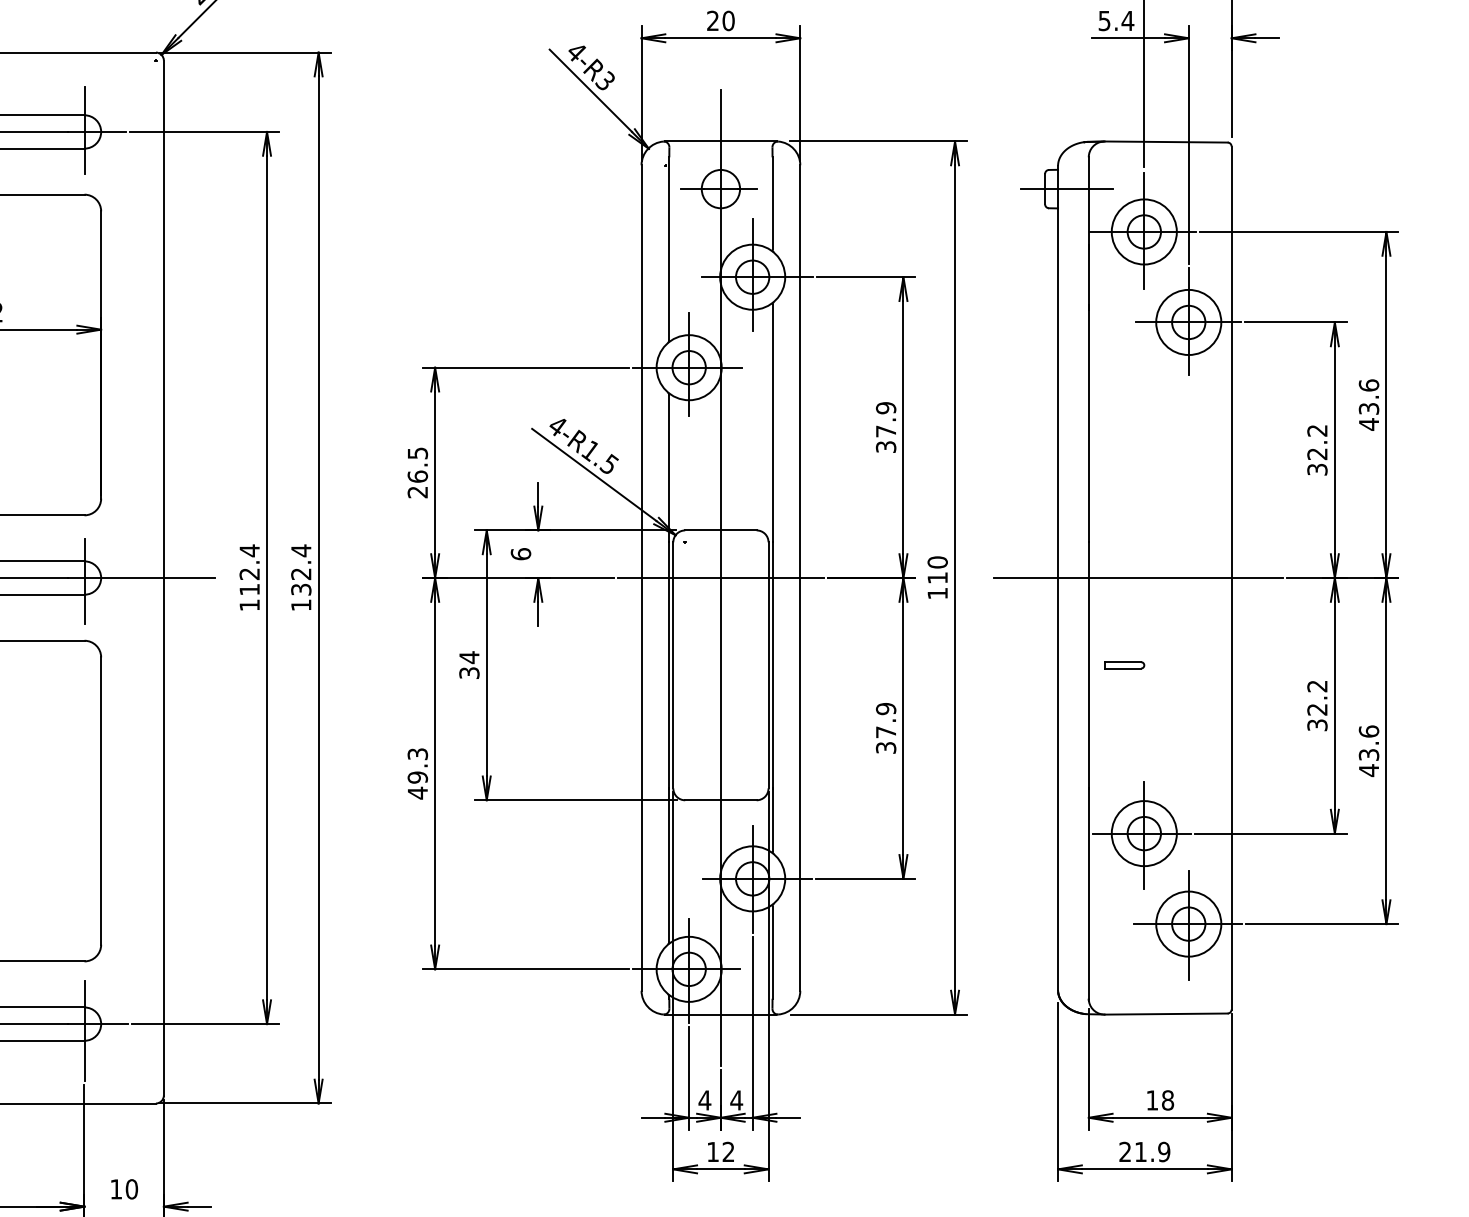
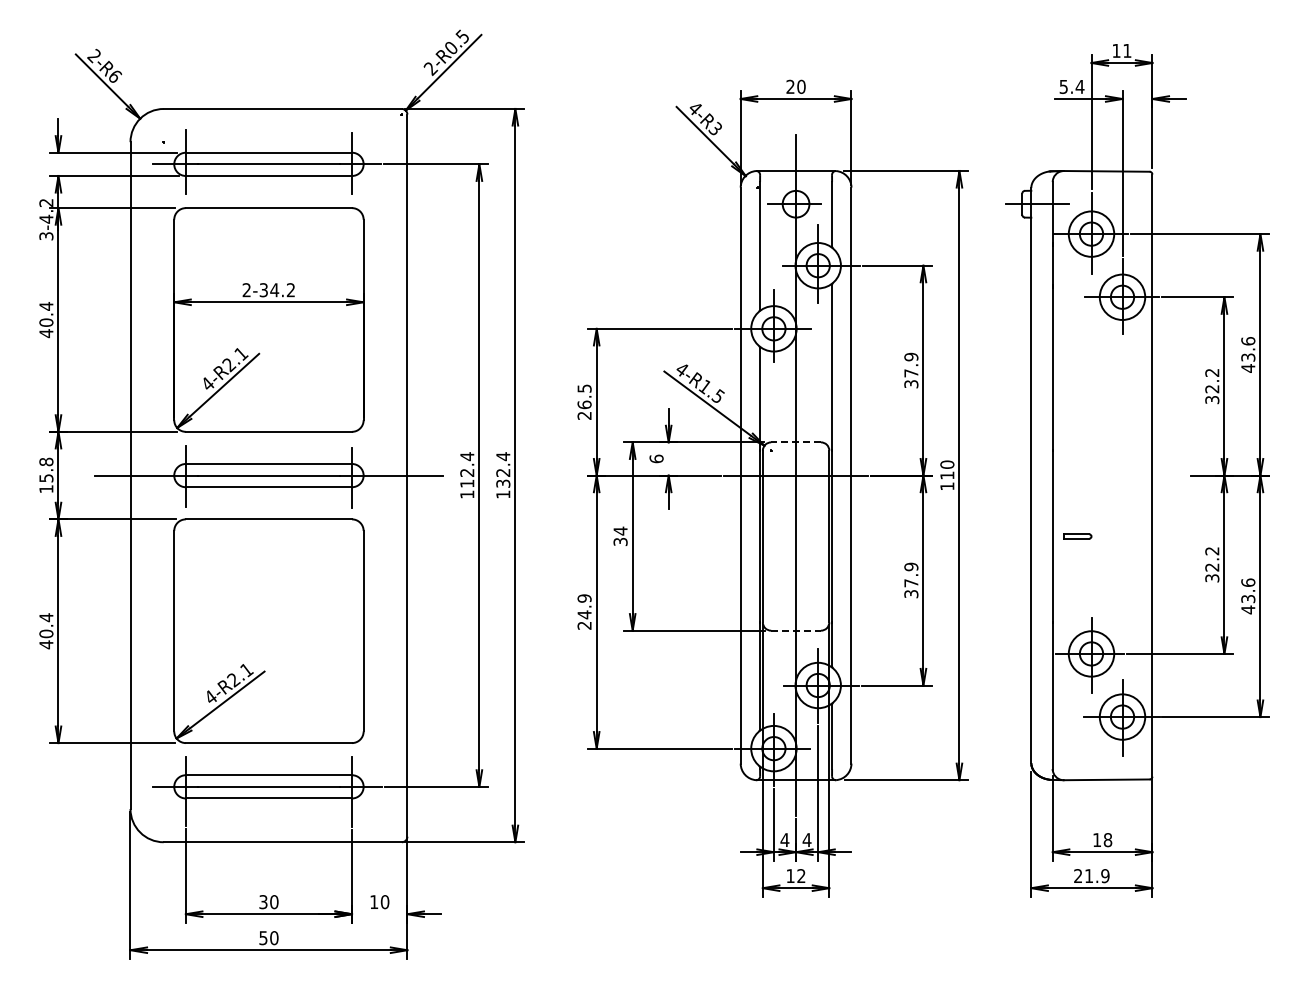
line: (721, 530) -> (796, 442), solid -> dashed
line: (1138, 577) -> (1087, 475), removed
text: (417, 774) -> (584, 612), 49.3 -> 24.9
line: (721, 800) -> (796, 630), solid -> dashed

